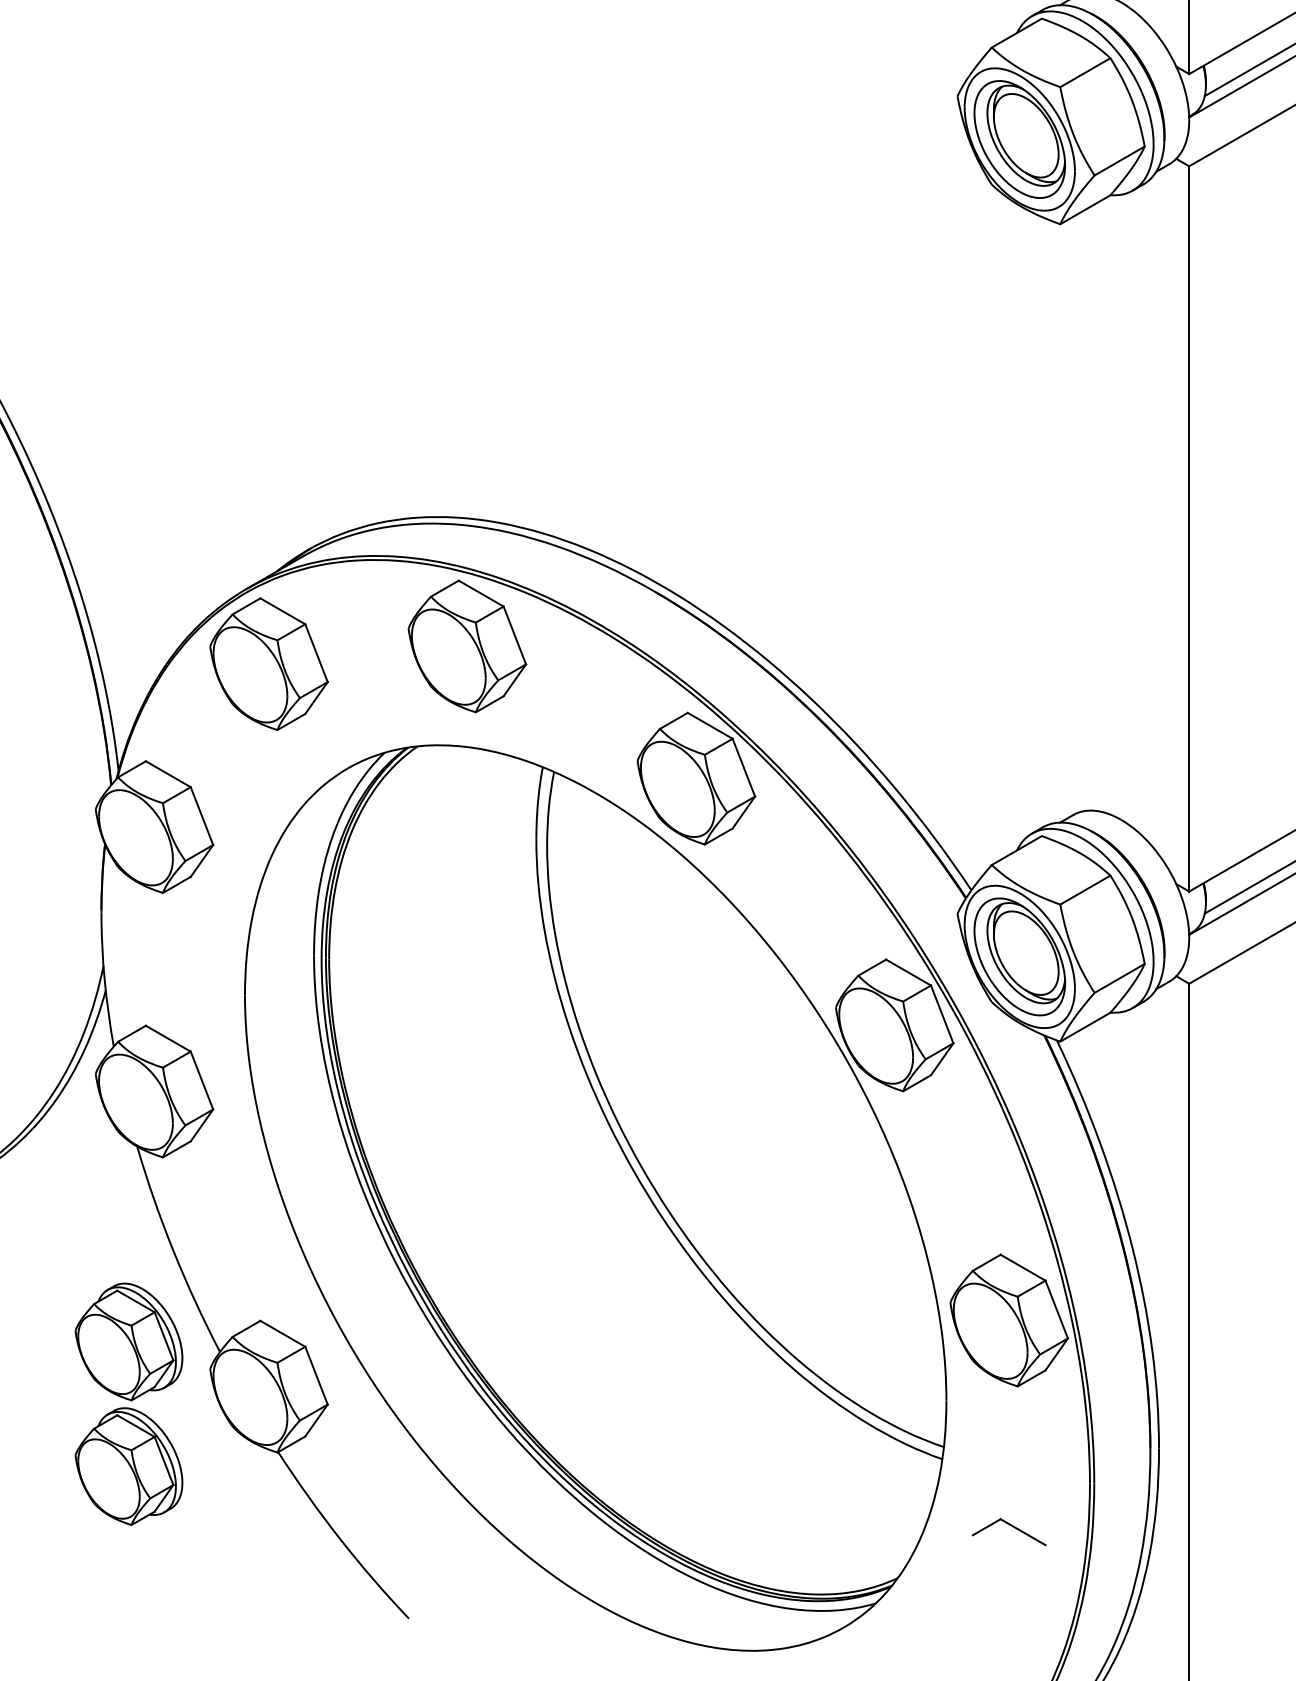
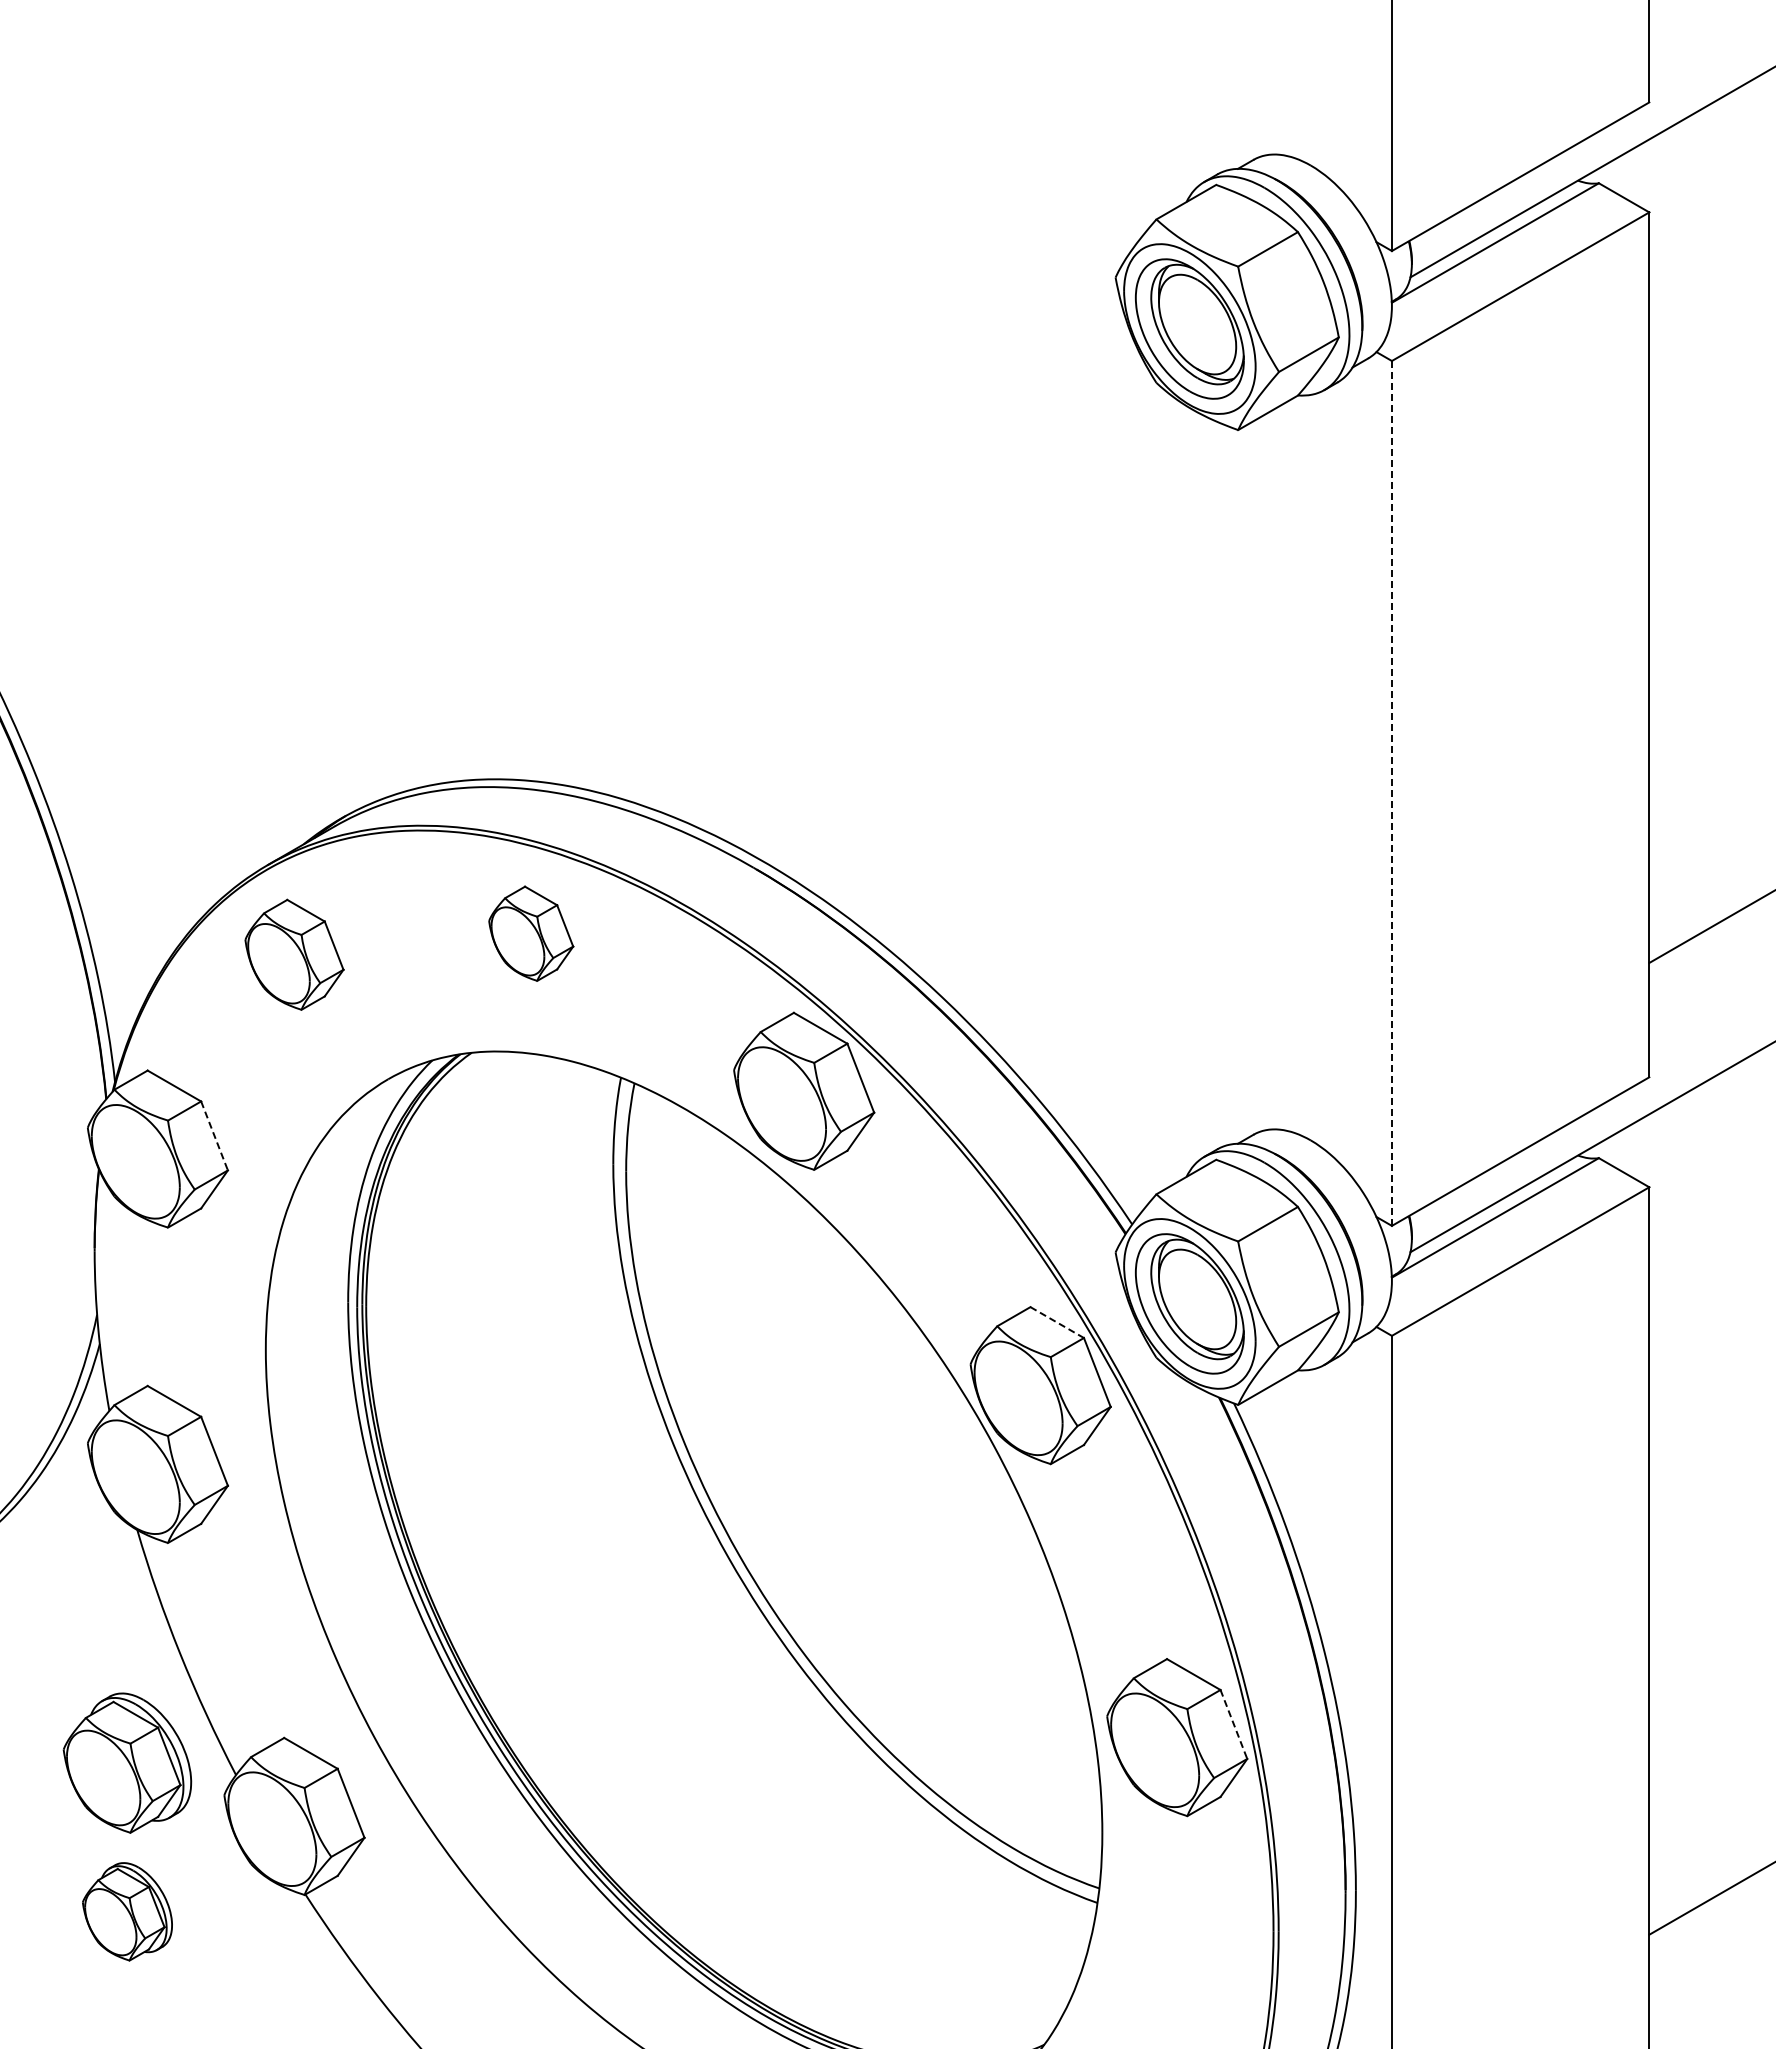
line: (1188, 528) -> (1391, 792), solid -> dashed
part: (467, 646) -> (531, 933), size x0.6
part: (269, 663) -> (294, 954), size x0.7
line: (201, 815) -> (214, 1135), solid -> dashed
line: (908, 972) -> (1057, 1322), solid -> dashed
line: (1056, 1309) -> (1233, 1724), solid -> dashed
part: (129, 1466) -> (127, 1911), size x0.7
part: (1011, 1526) -> (1180, 1983), removed

